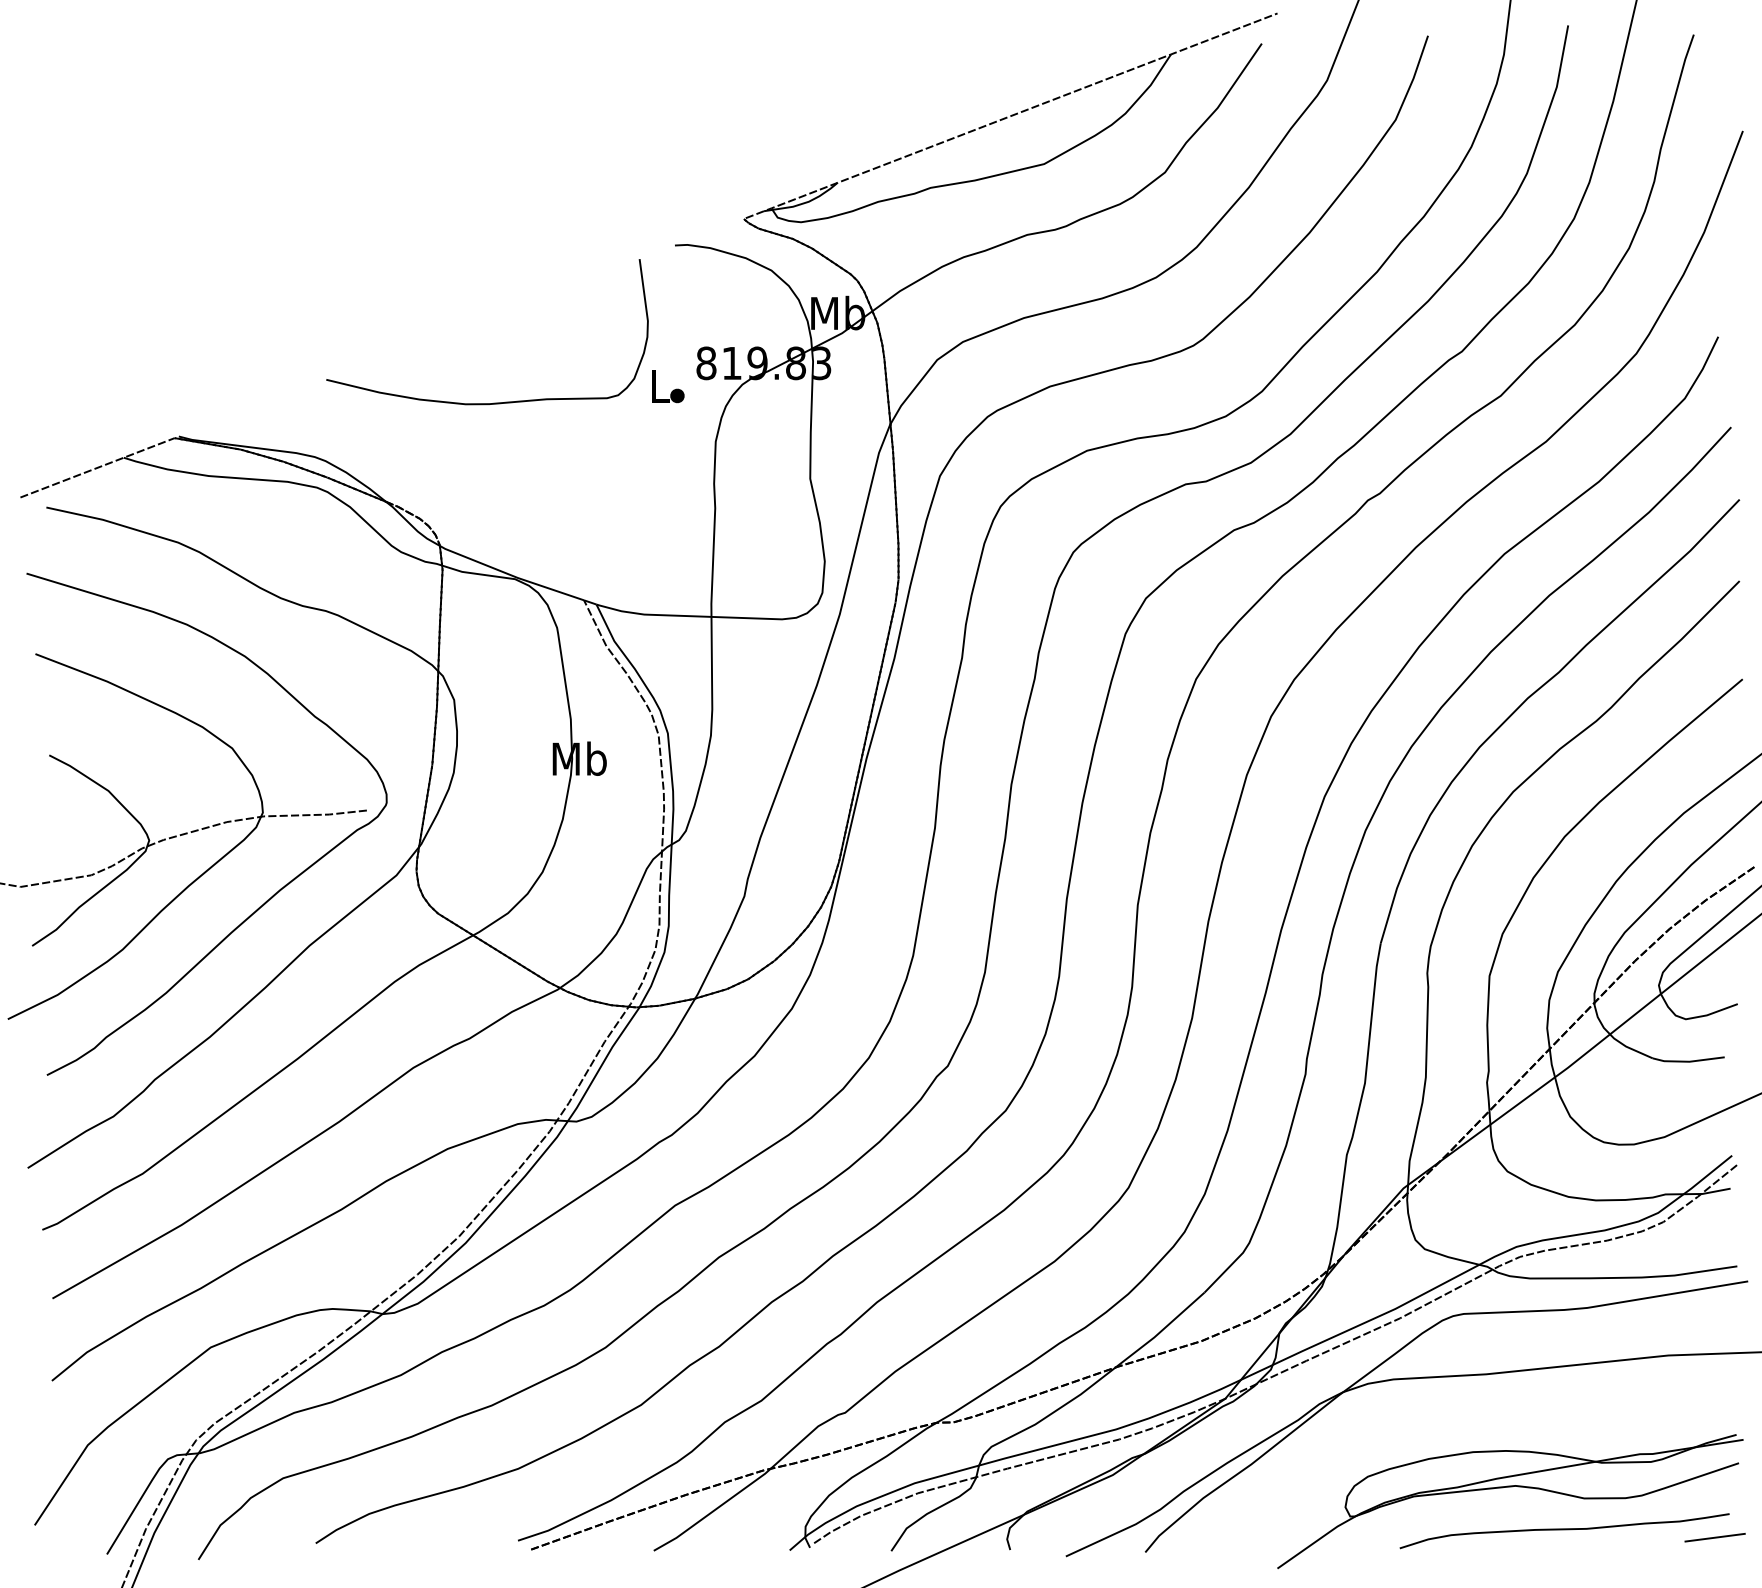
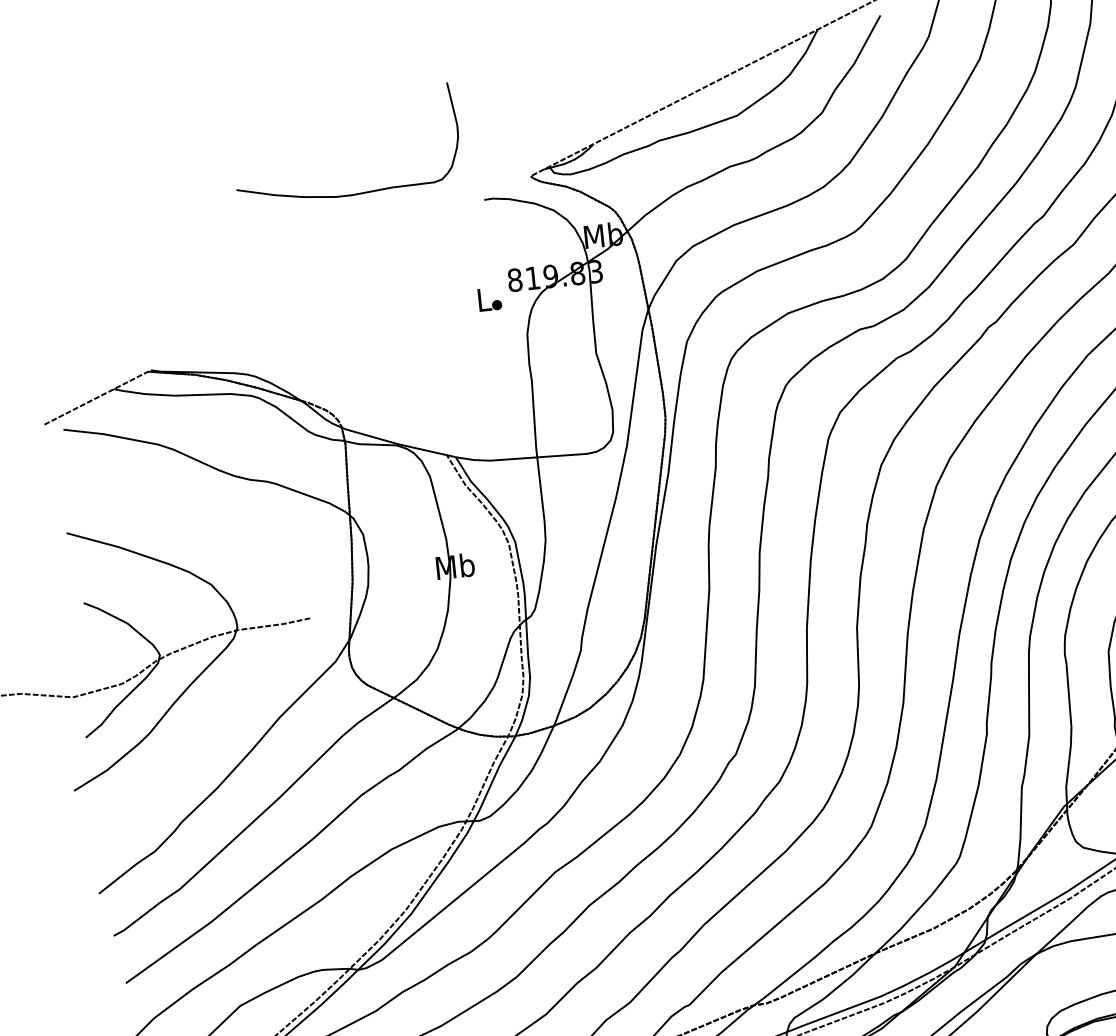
curve: (493, 402) -> (355, 193), moved
curve: (274, 893) -> (251, 683), removed

